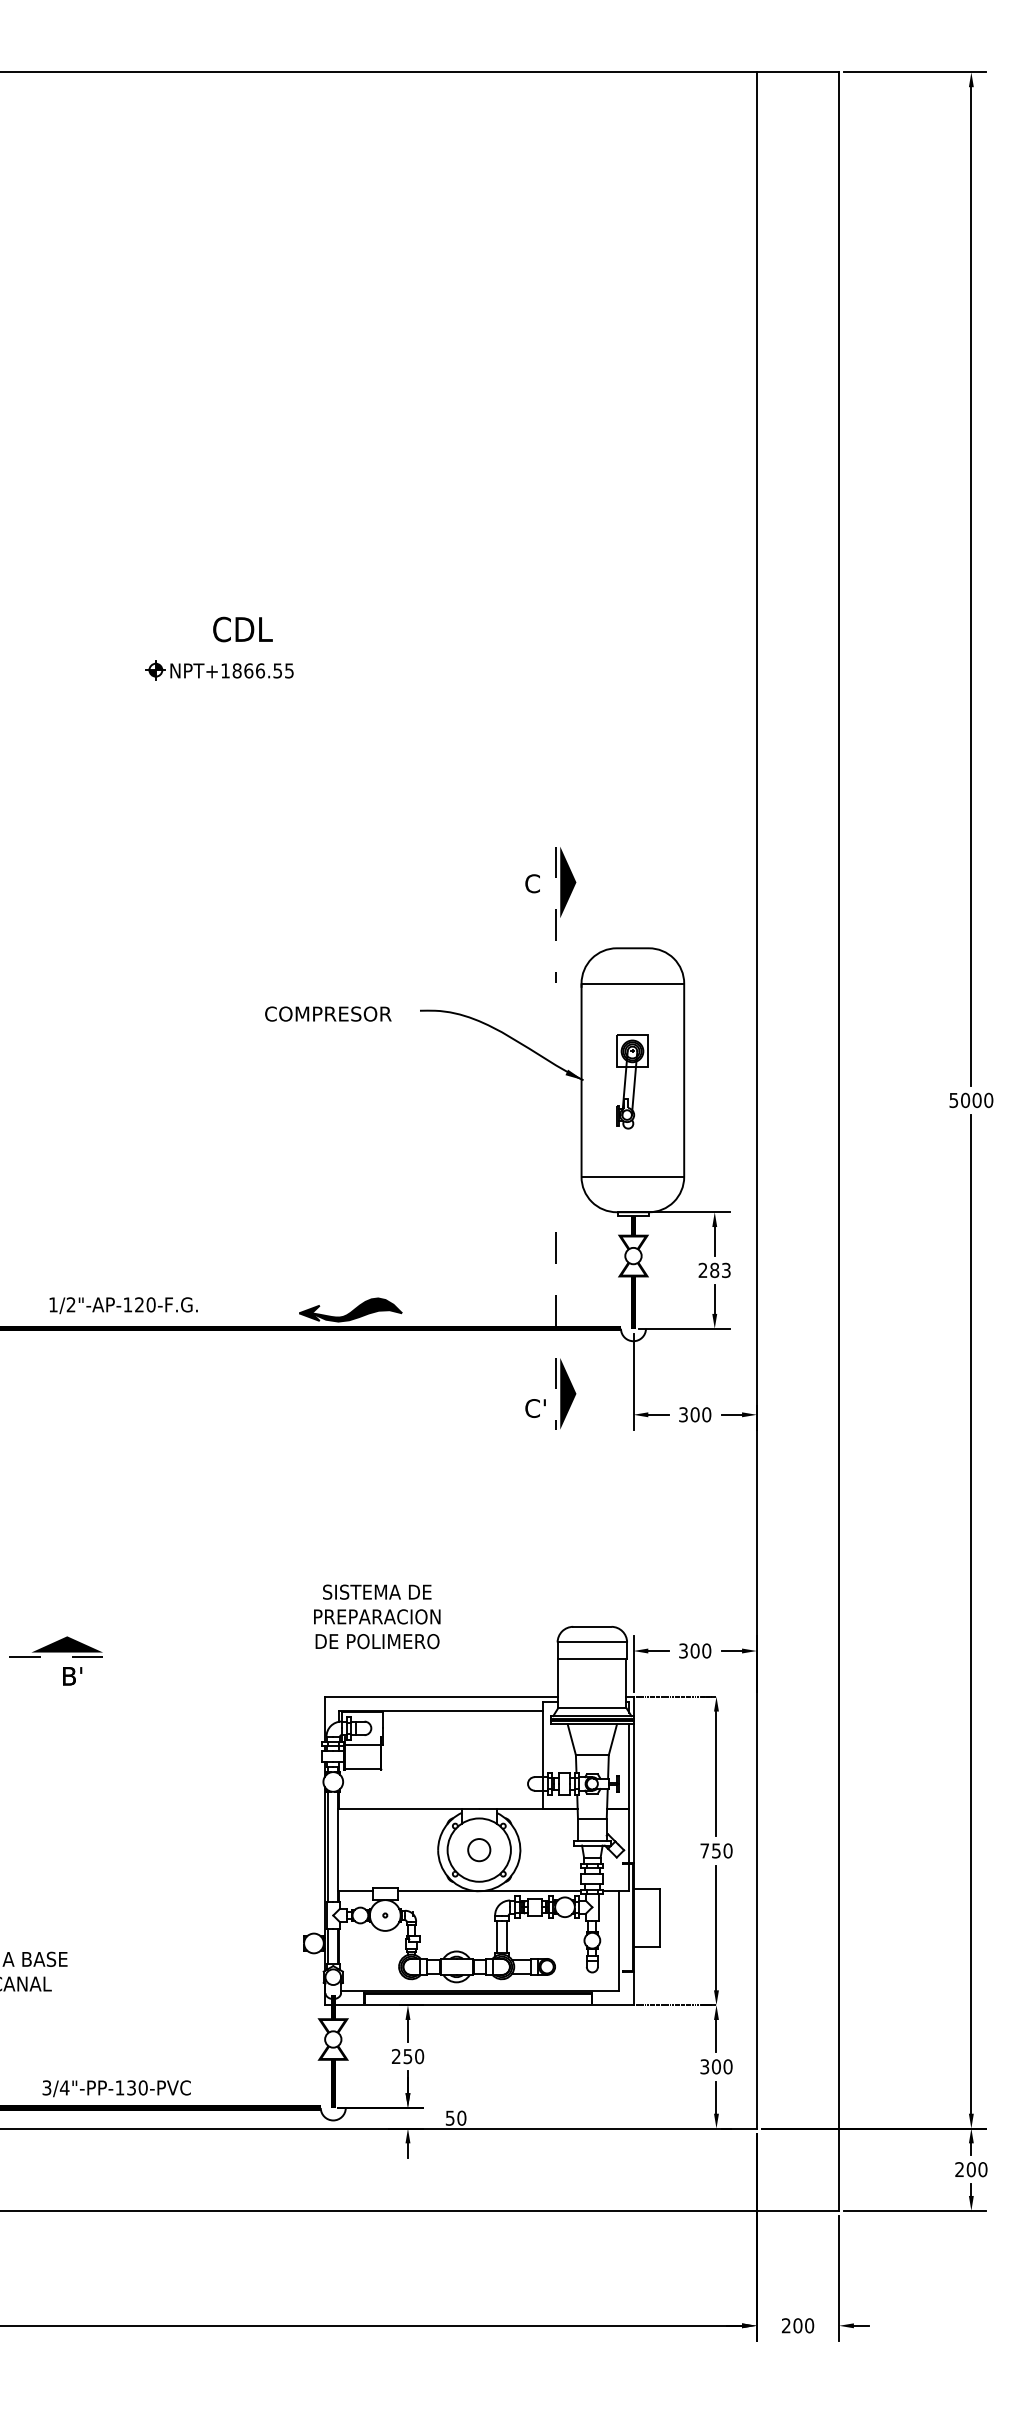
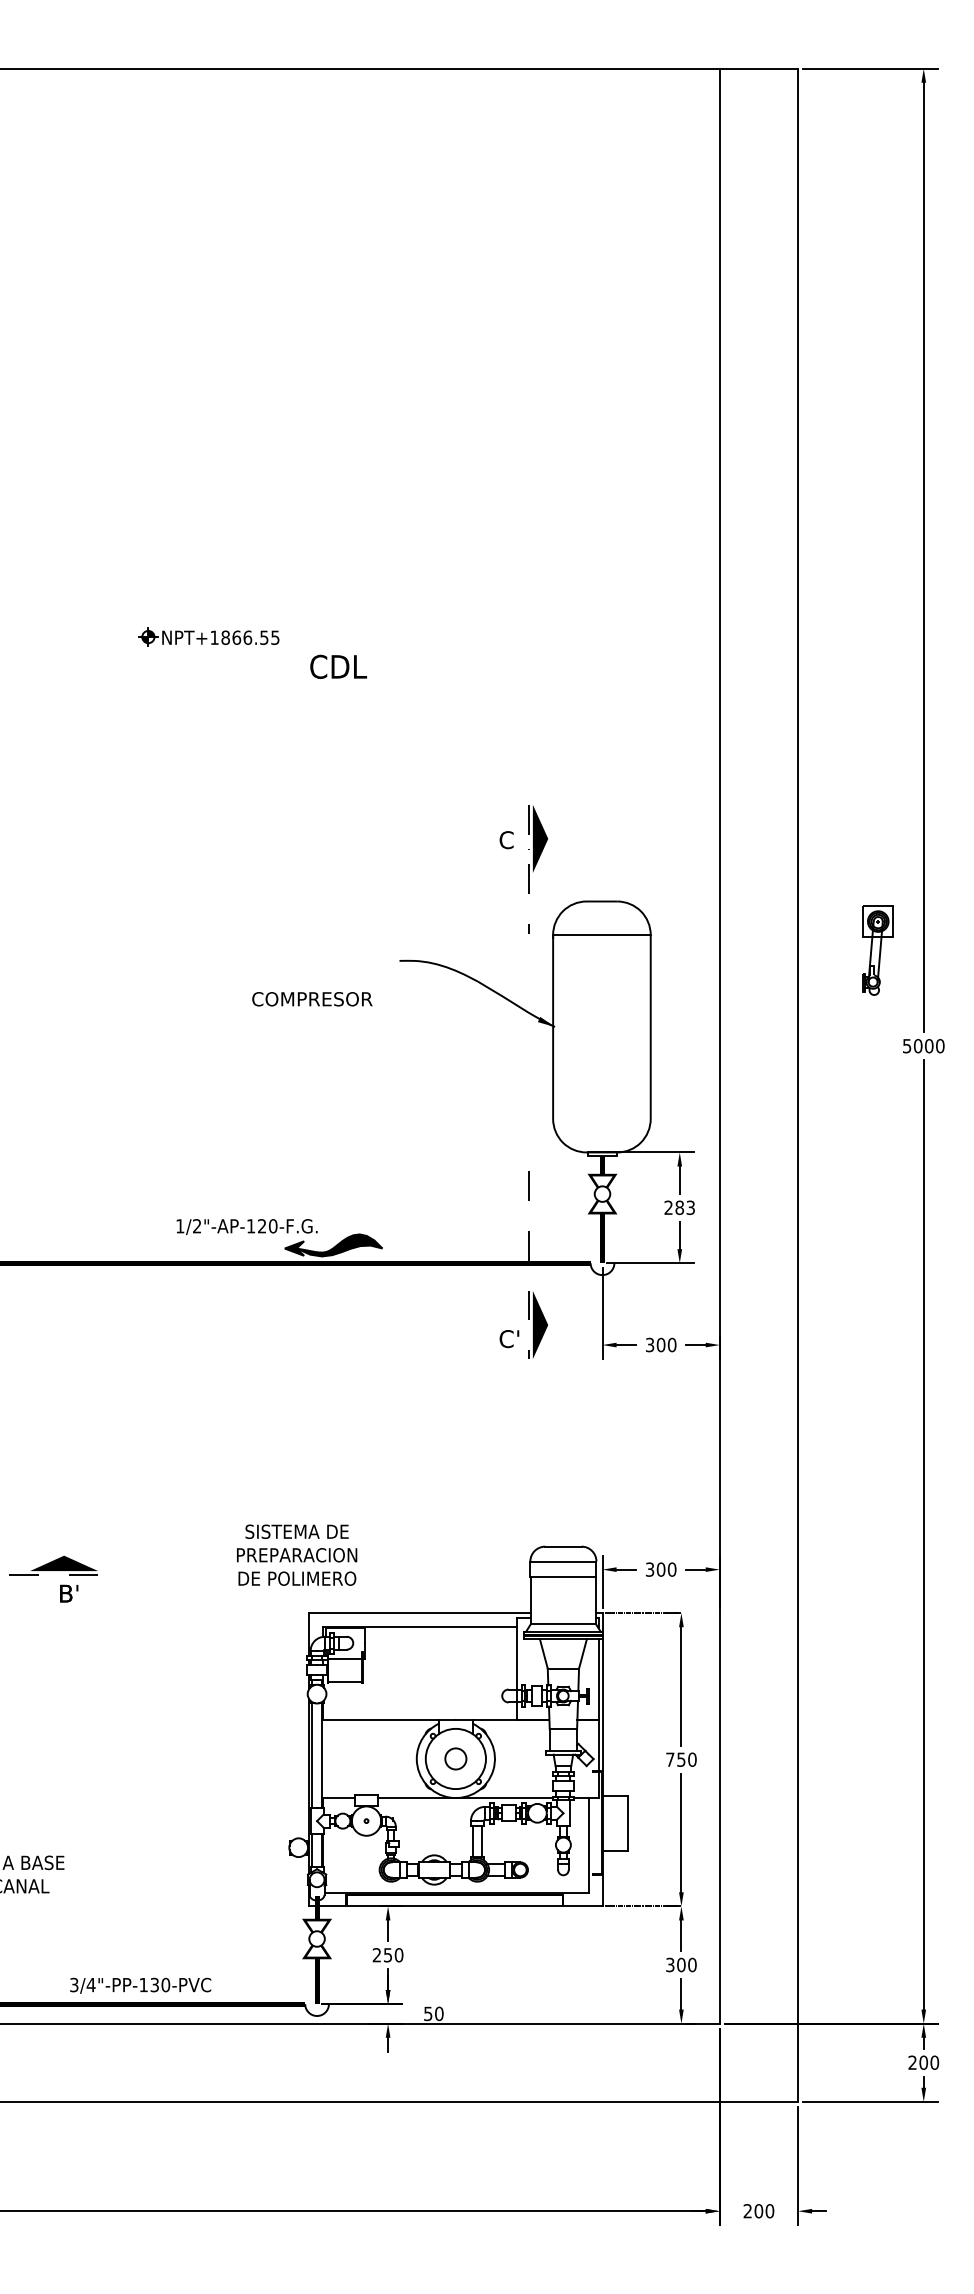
text: (242, 629) -> (338, 666), moved
text: (328, 1013) -> (312, 998), moved
part: (632, 1081) -> (878, 950), moved
line: (632, 1177) -> (601, 1119), removed
text: (123, 1305) -> (246, 1226), moved
text: (377, 1616) -> (297, 1554), moved
text: (116, 2088) -> (140, 1985), moved

